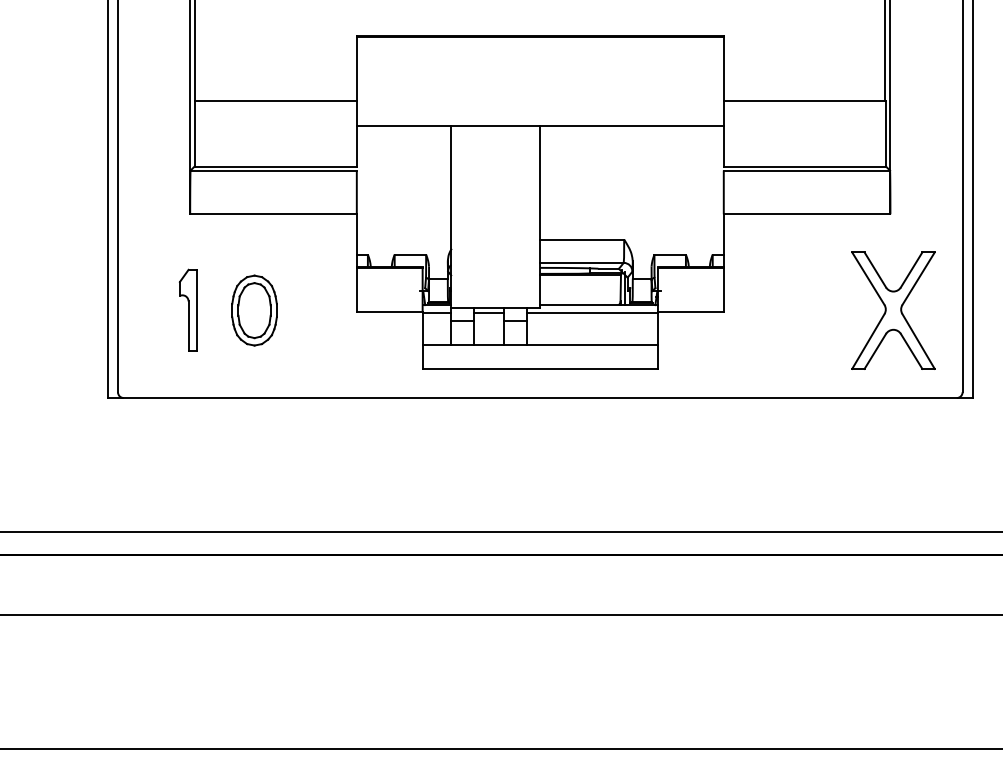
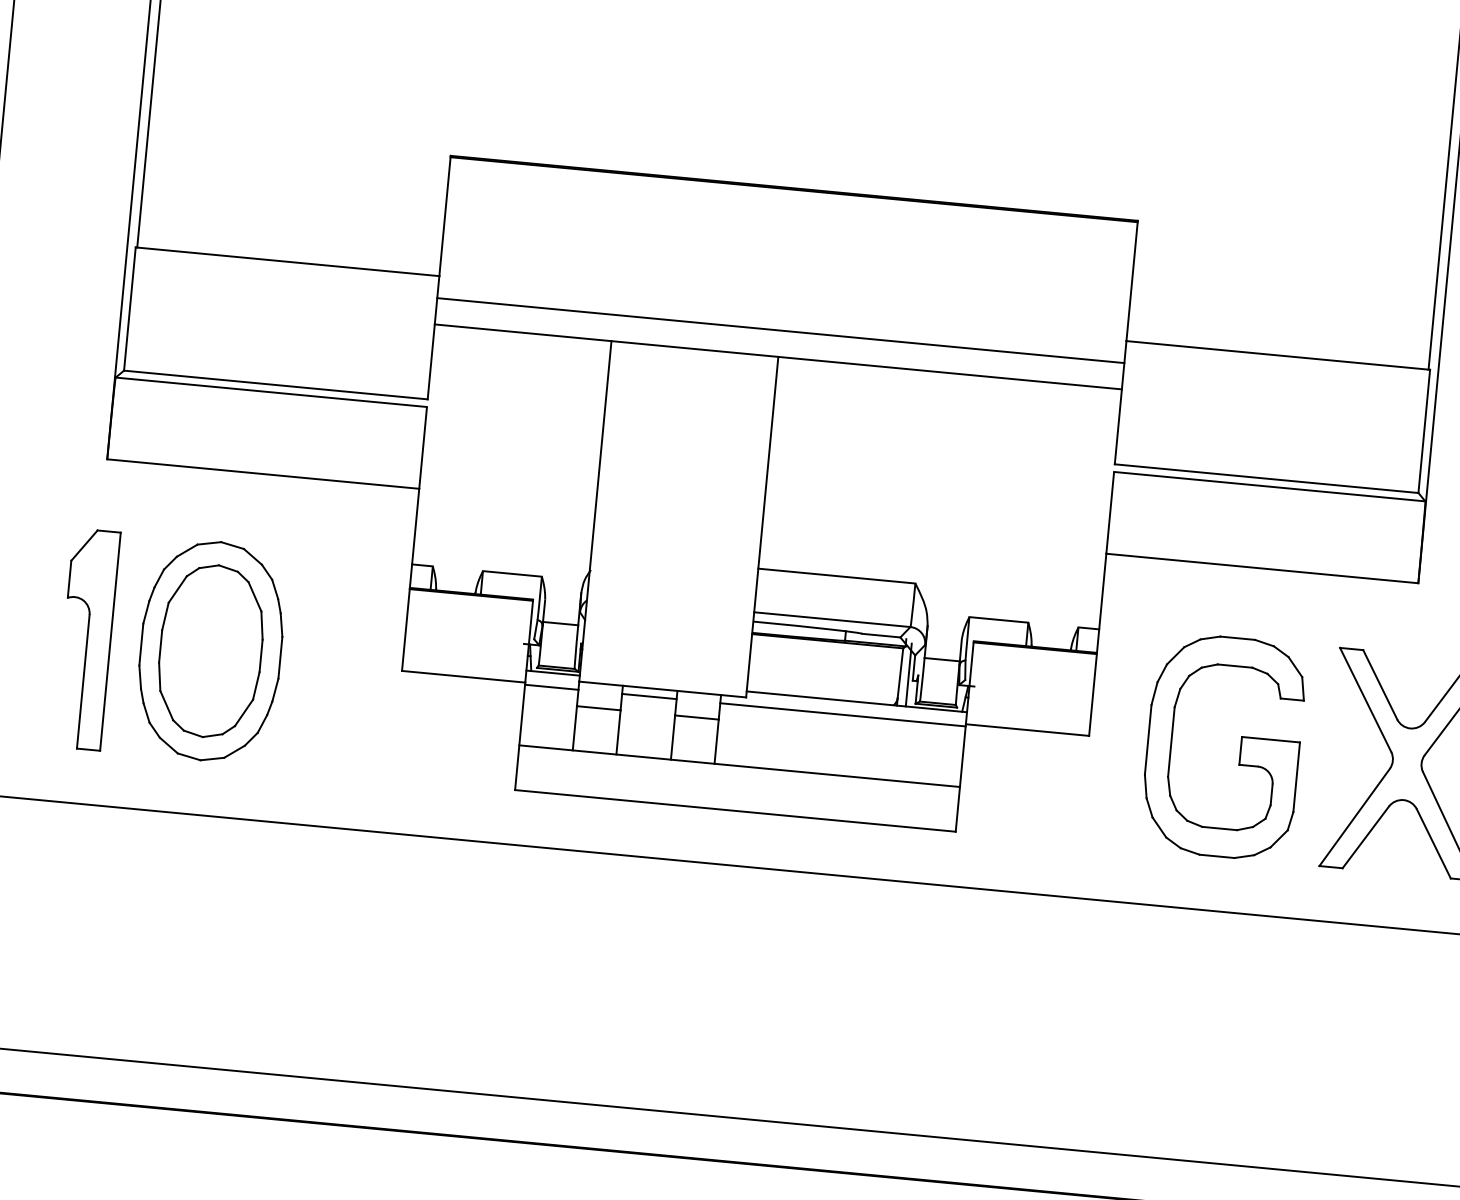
line: (539, 112) -> (779, 330), added
part: (188, 310) -> (87, 639), size x1.43
part: (254, 310) -> (210, 650), size x1.67
part: (804, 310) -> (1240, 748), added

